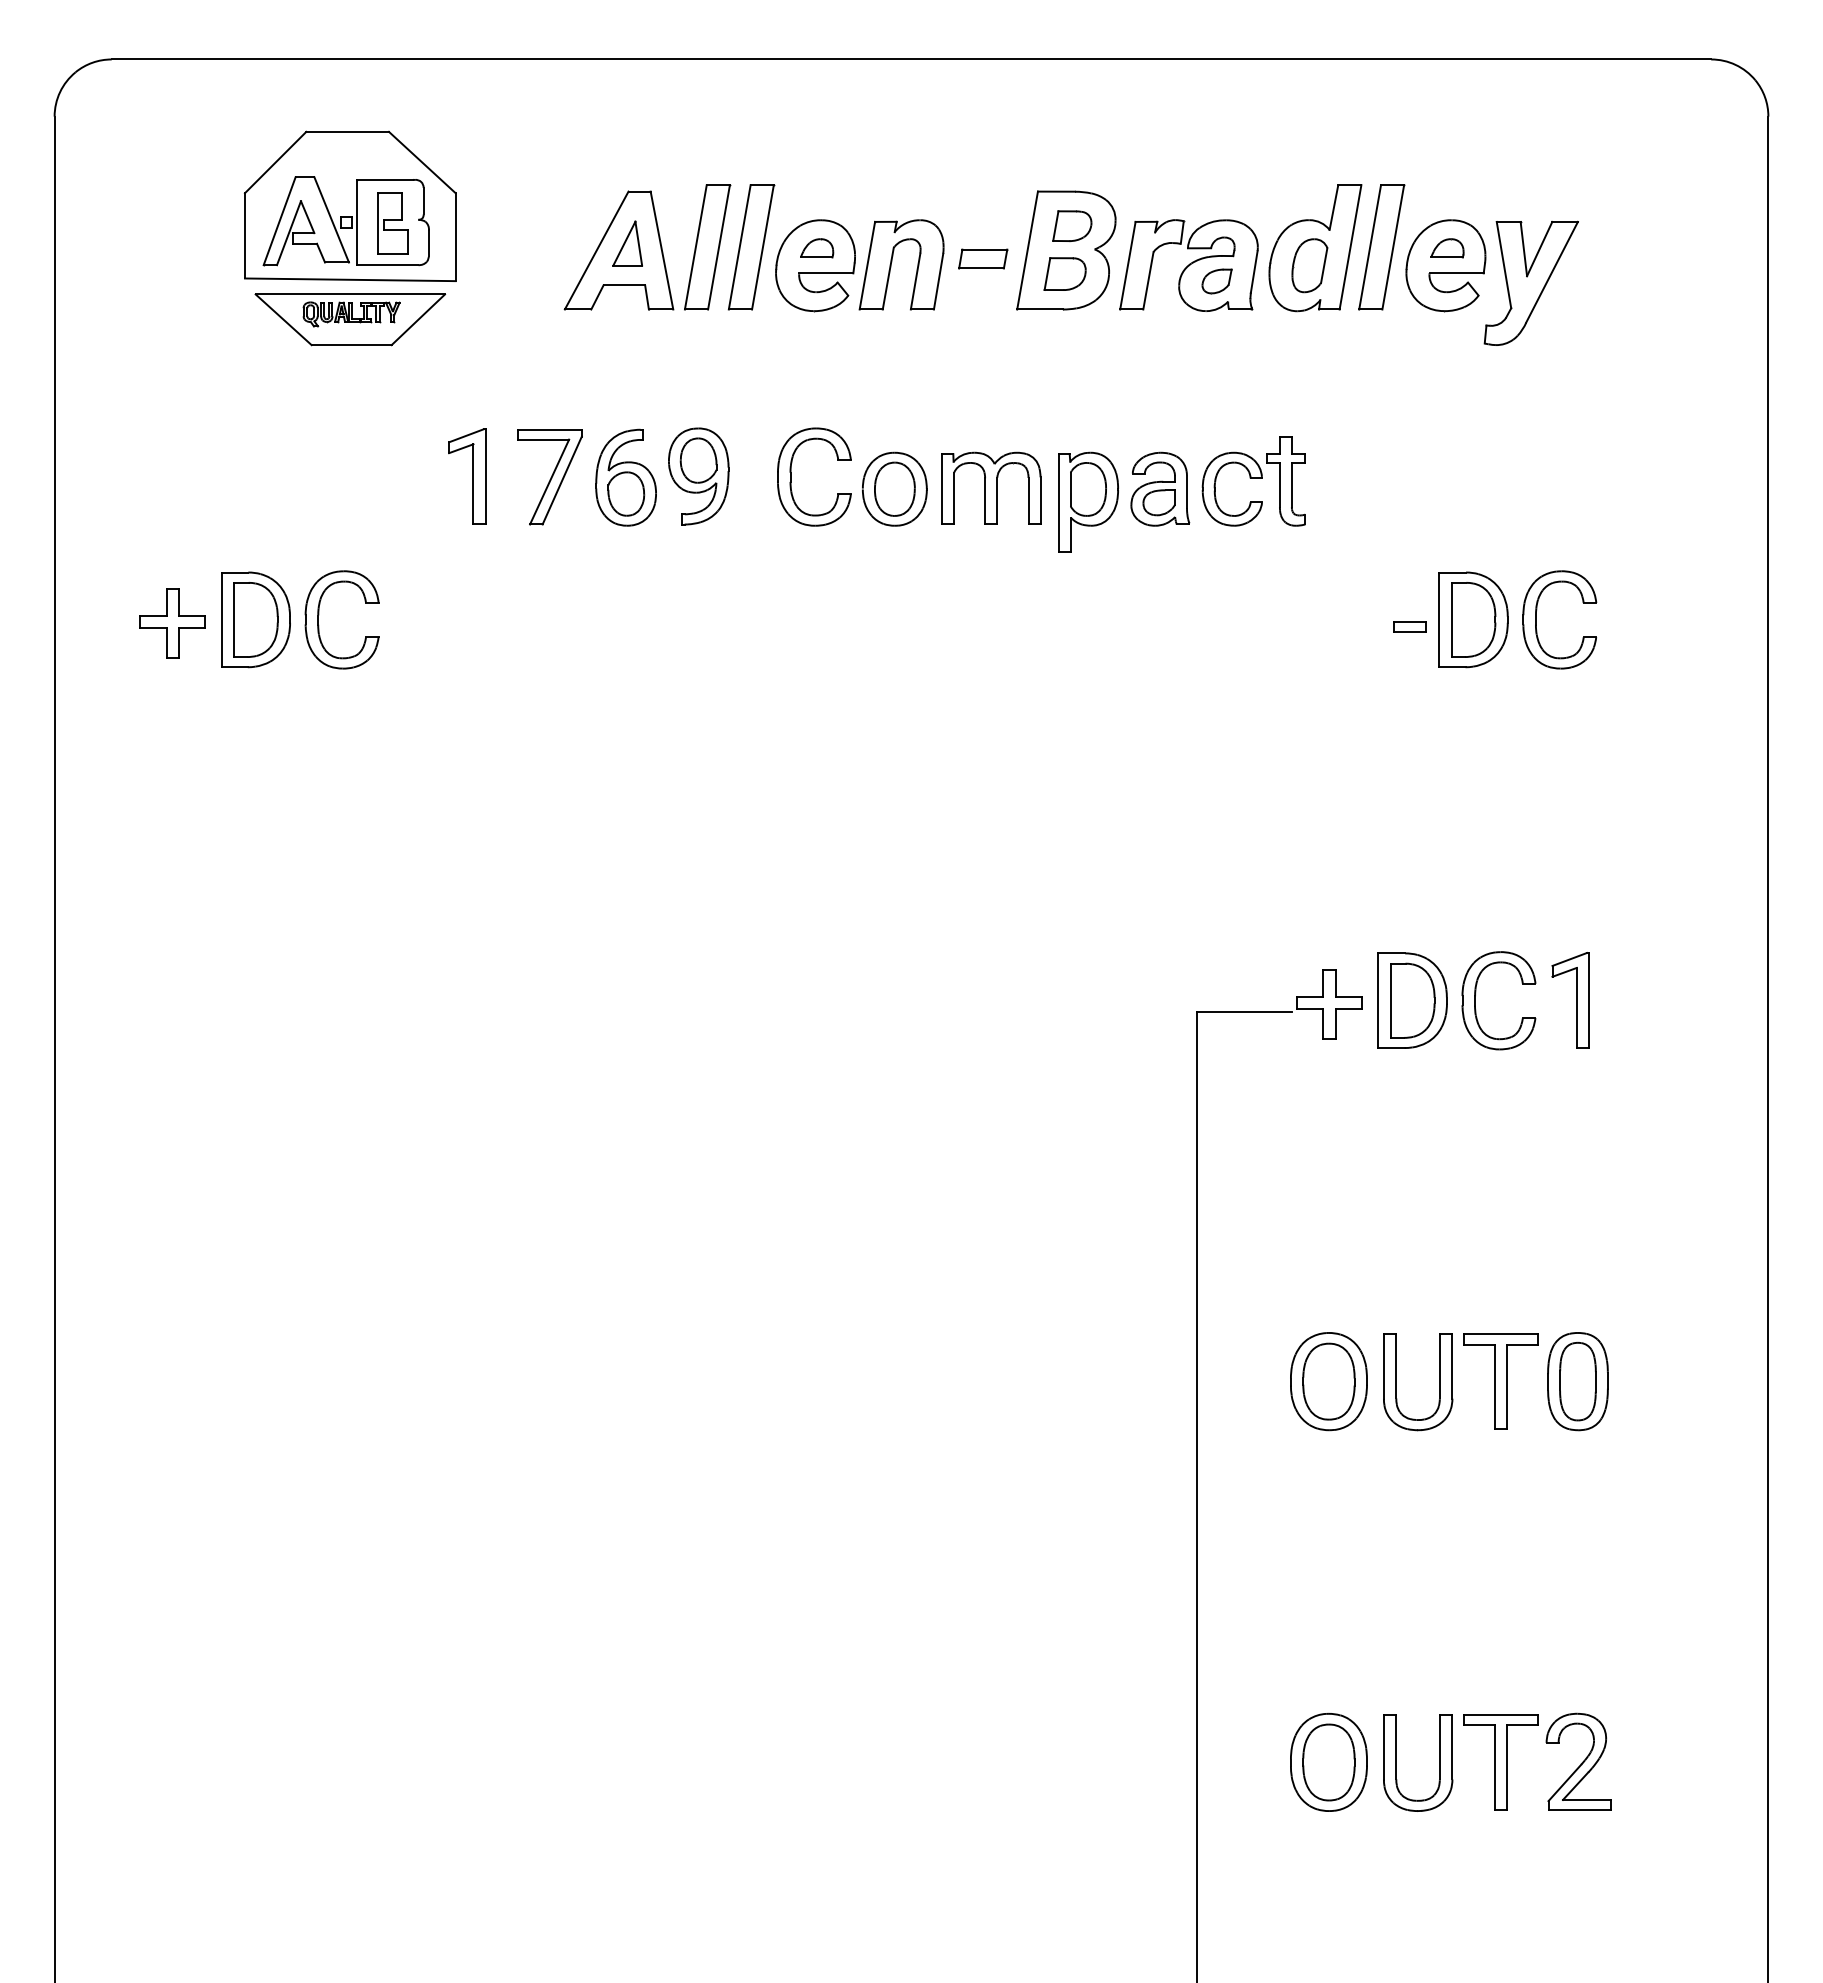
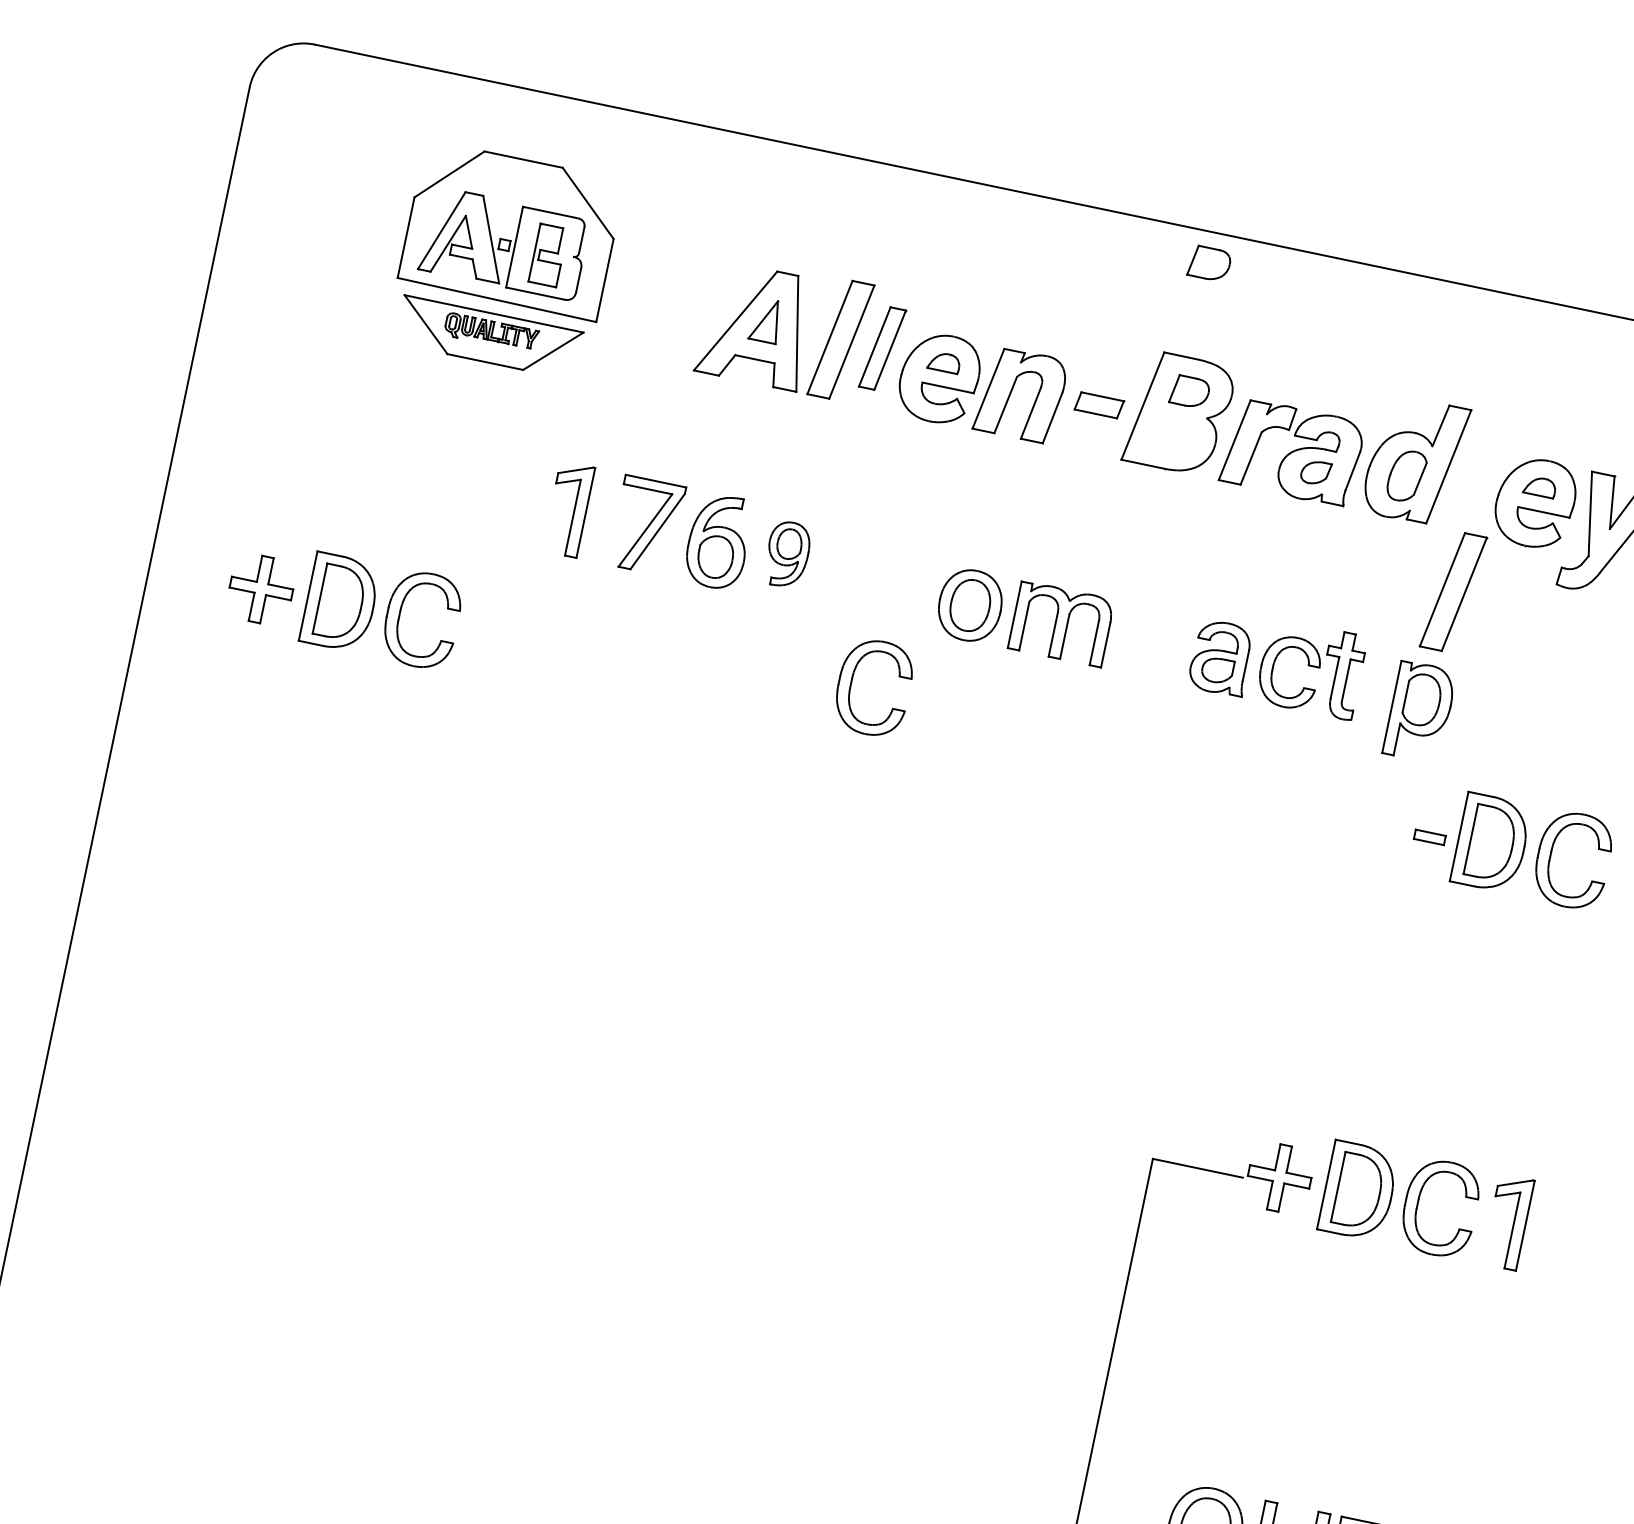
part: (751, 247) -> (882, 348), size x0.7
part: (1381, 247) -> (1453, 592), moved
part: (1064, 273) -> (1209, 263), moved
part: (698, 476) -> (787, 554), size x0.7
part: (791, 476) -> (852, 682), moved
part: (1088, 501) -> (1420, 711), moved

